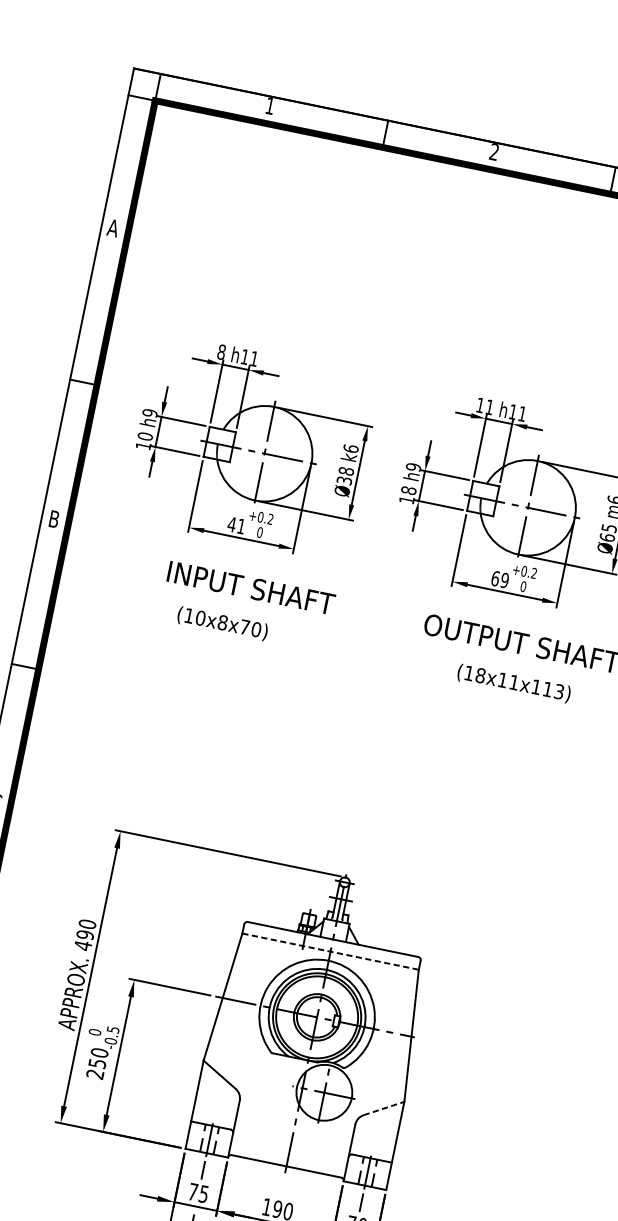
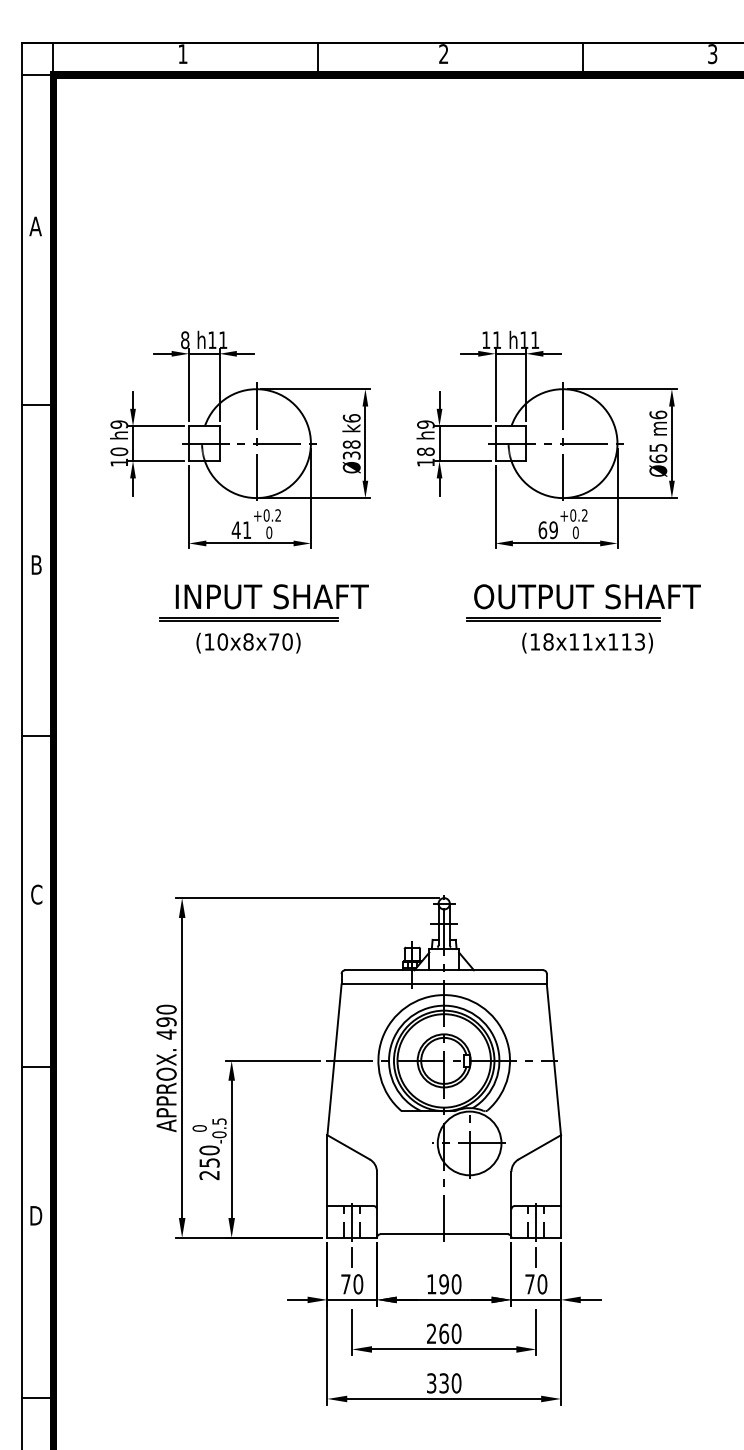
line: (226, 602) -> (248, 618), added
line: (497, 658) -> (563, 618), added
line: (330, 951) -> (444, 984), dashed -> solid
line: (384, 1108) -> (540, 1147), dashed -> solid
text: (203, 1194) -> (358, 1284), 75 -> 70

